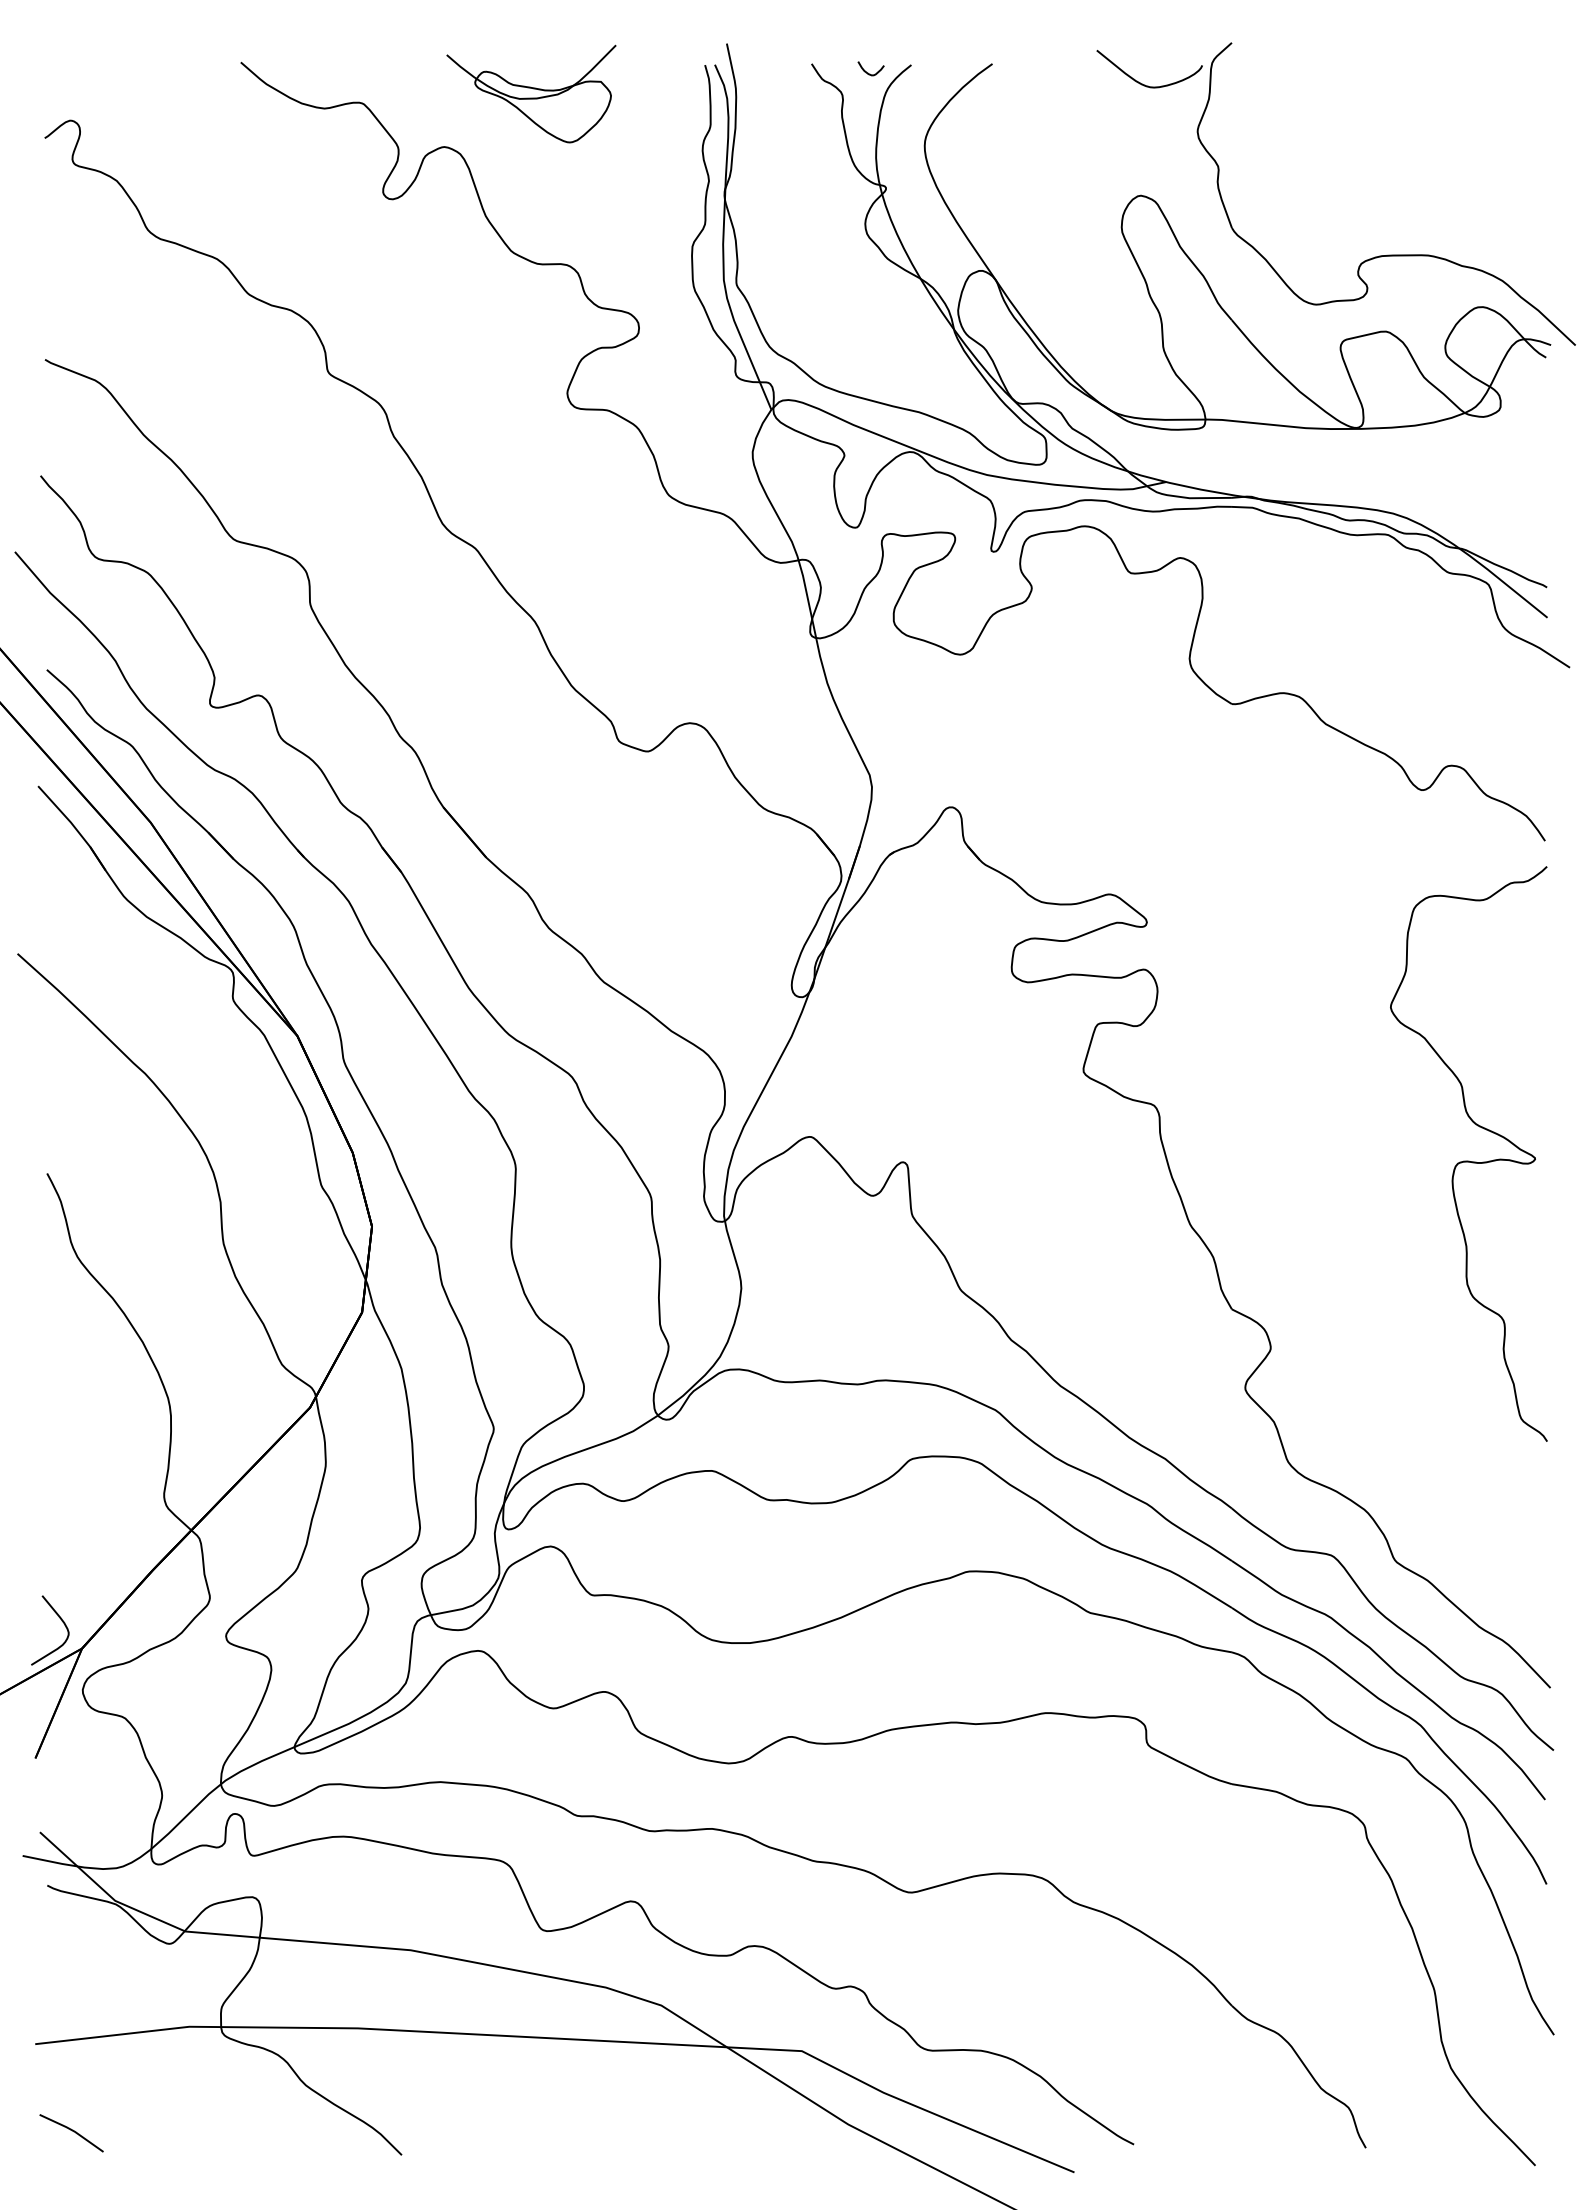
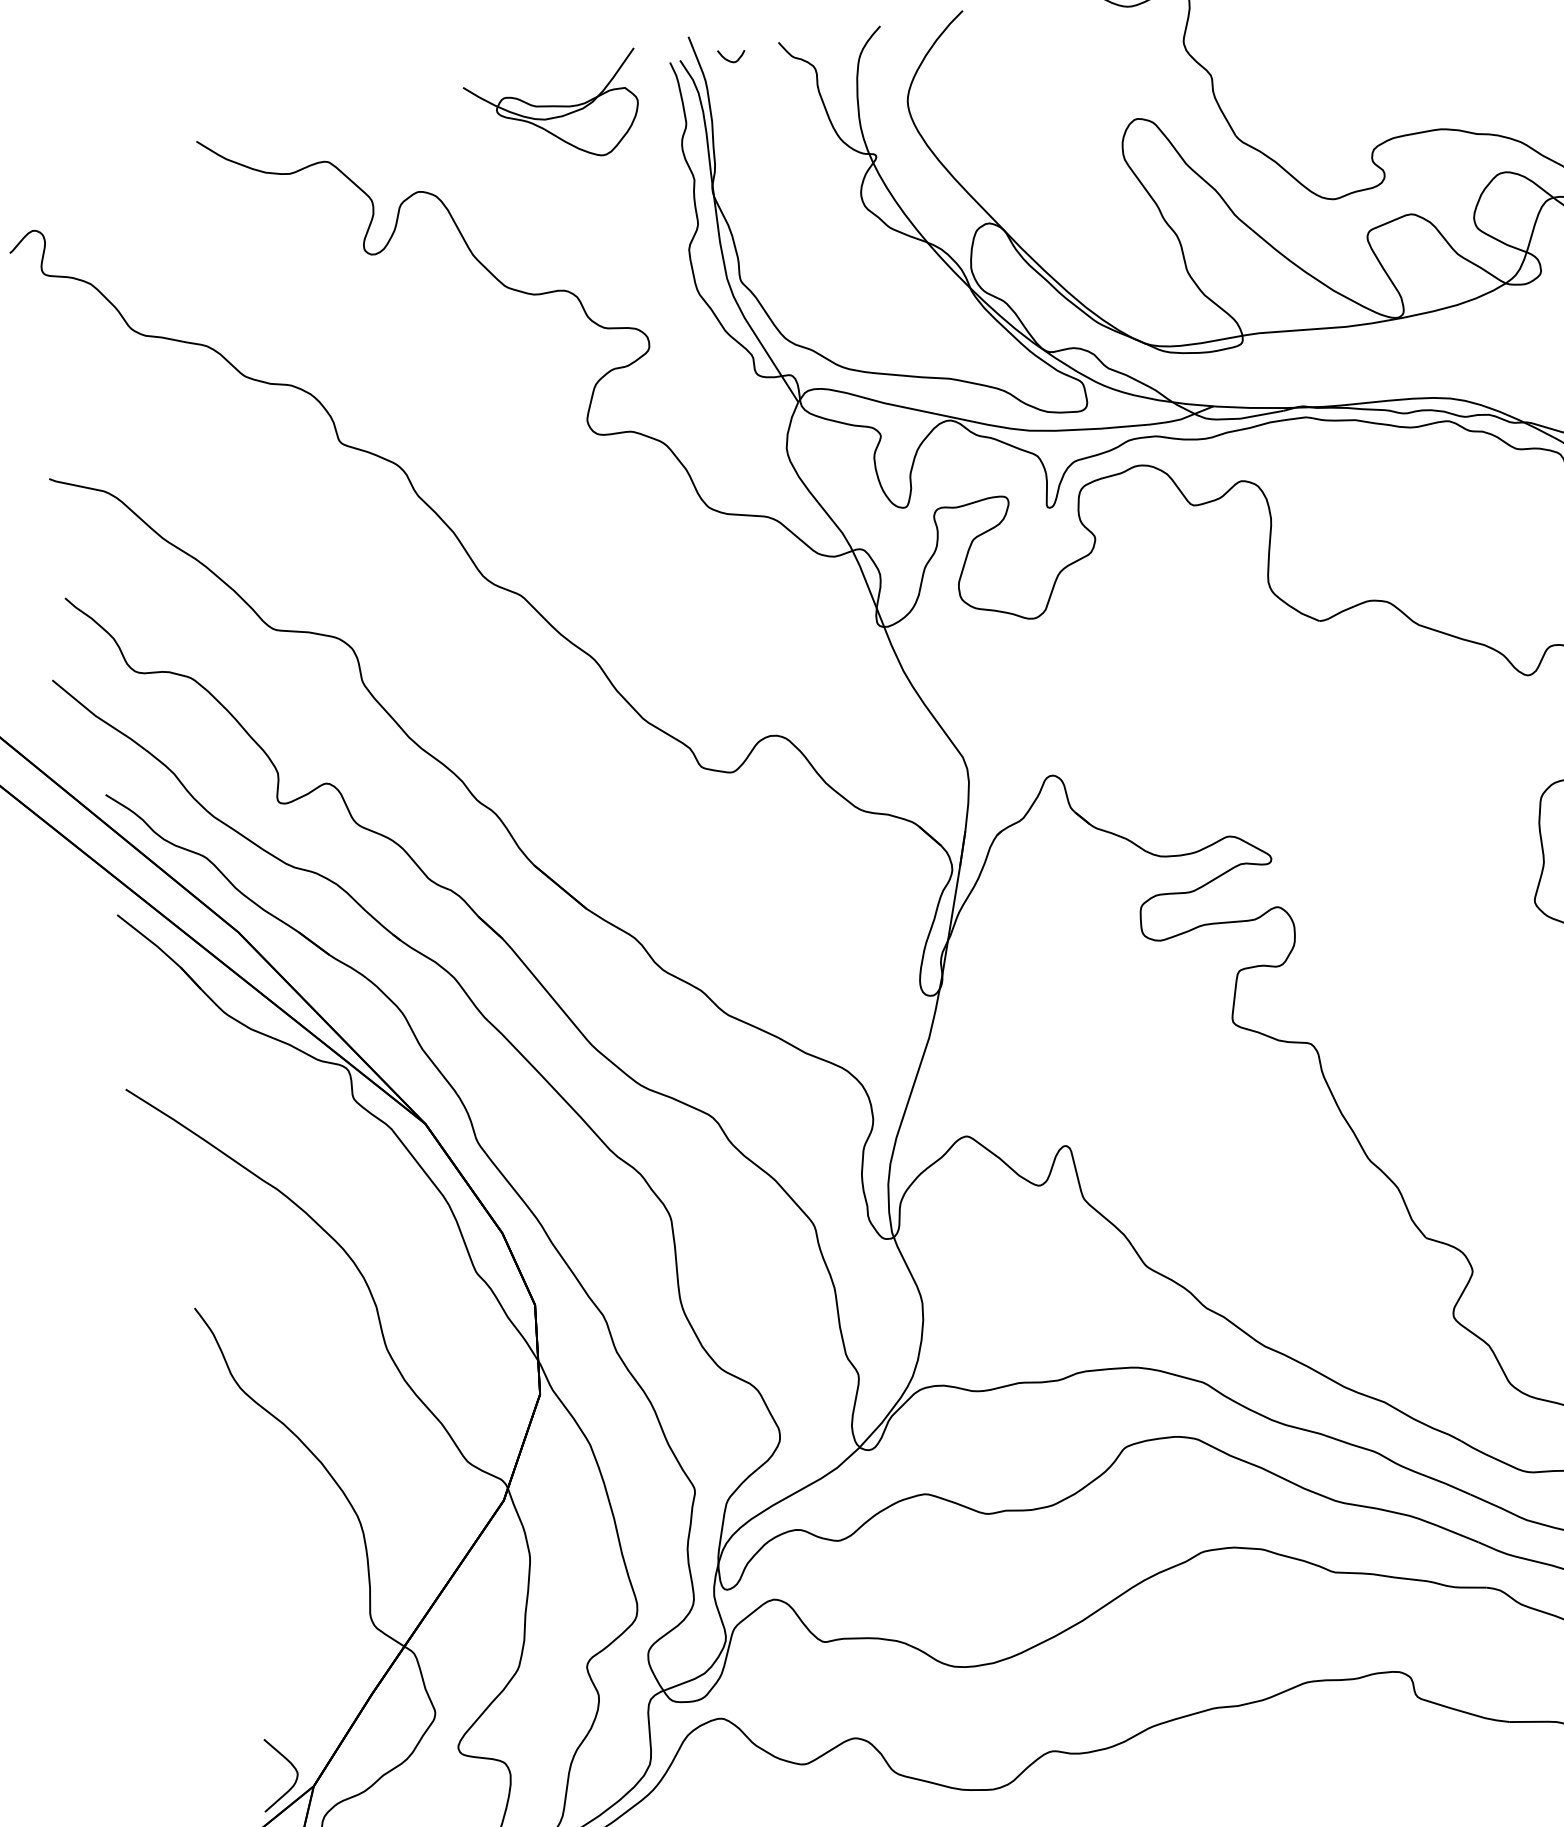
curve: (868, 72) -> (729, 59), moved
part: (531, 93) -> (556, 112), moved

